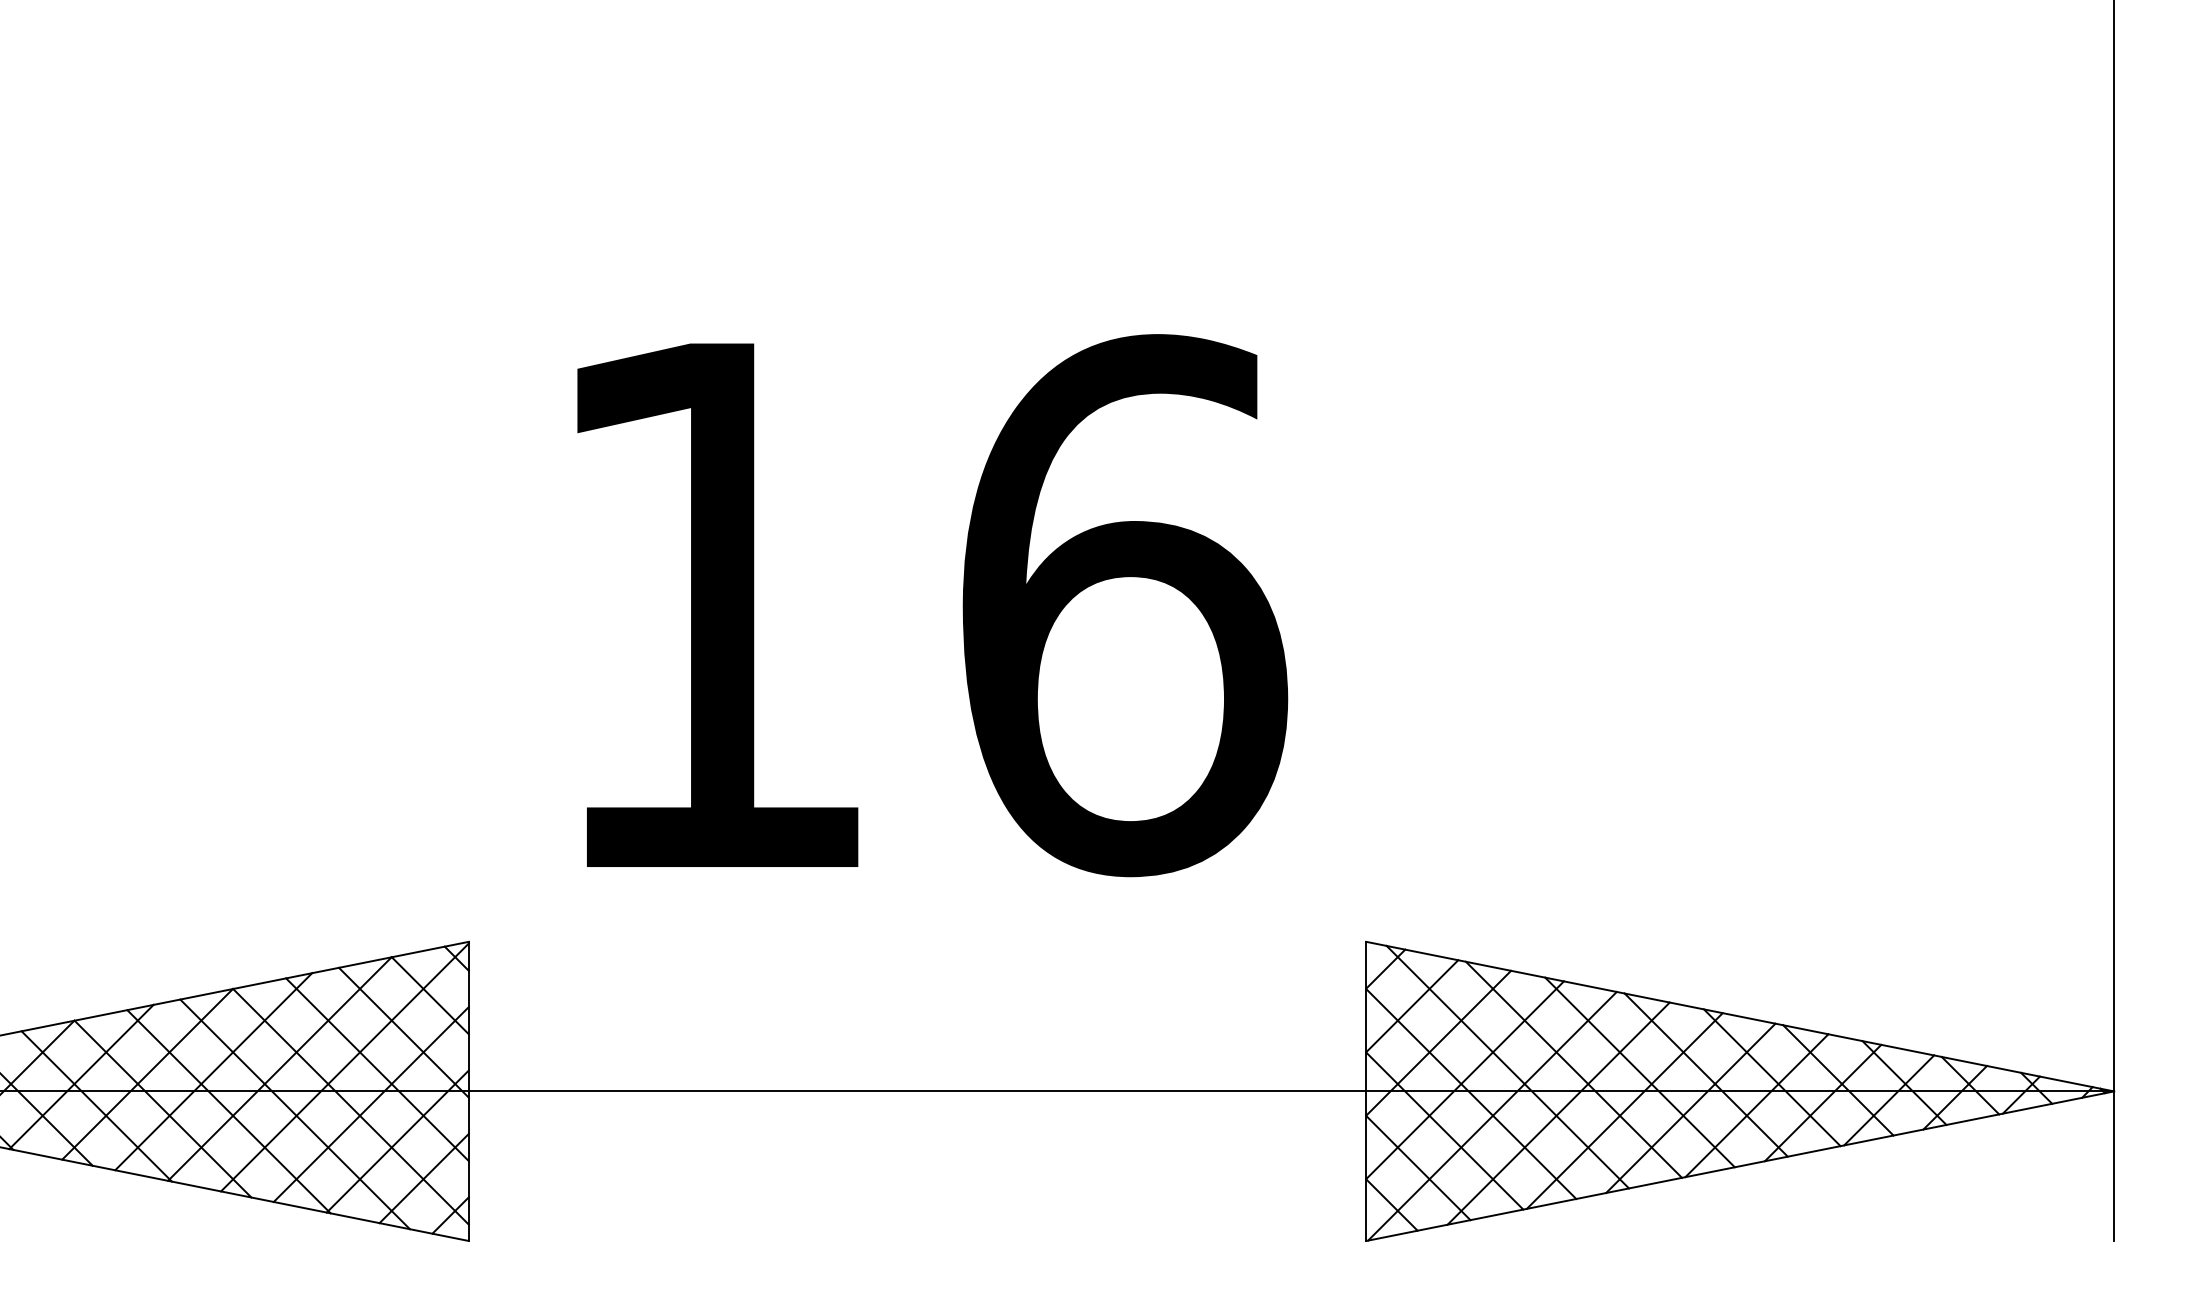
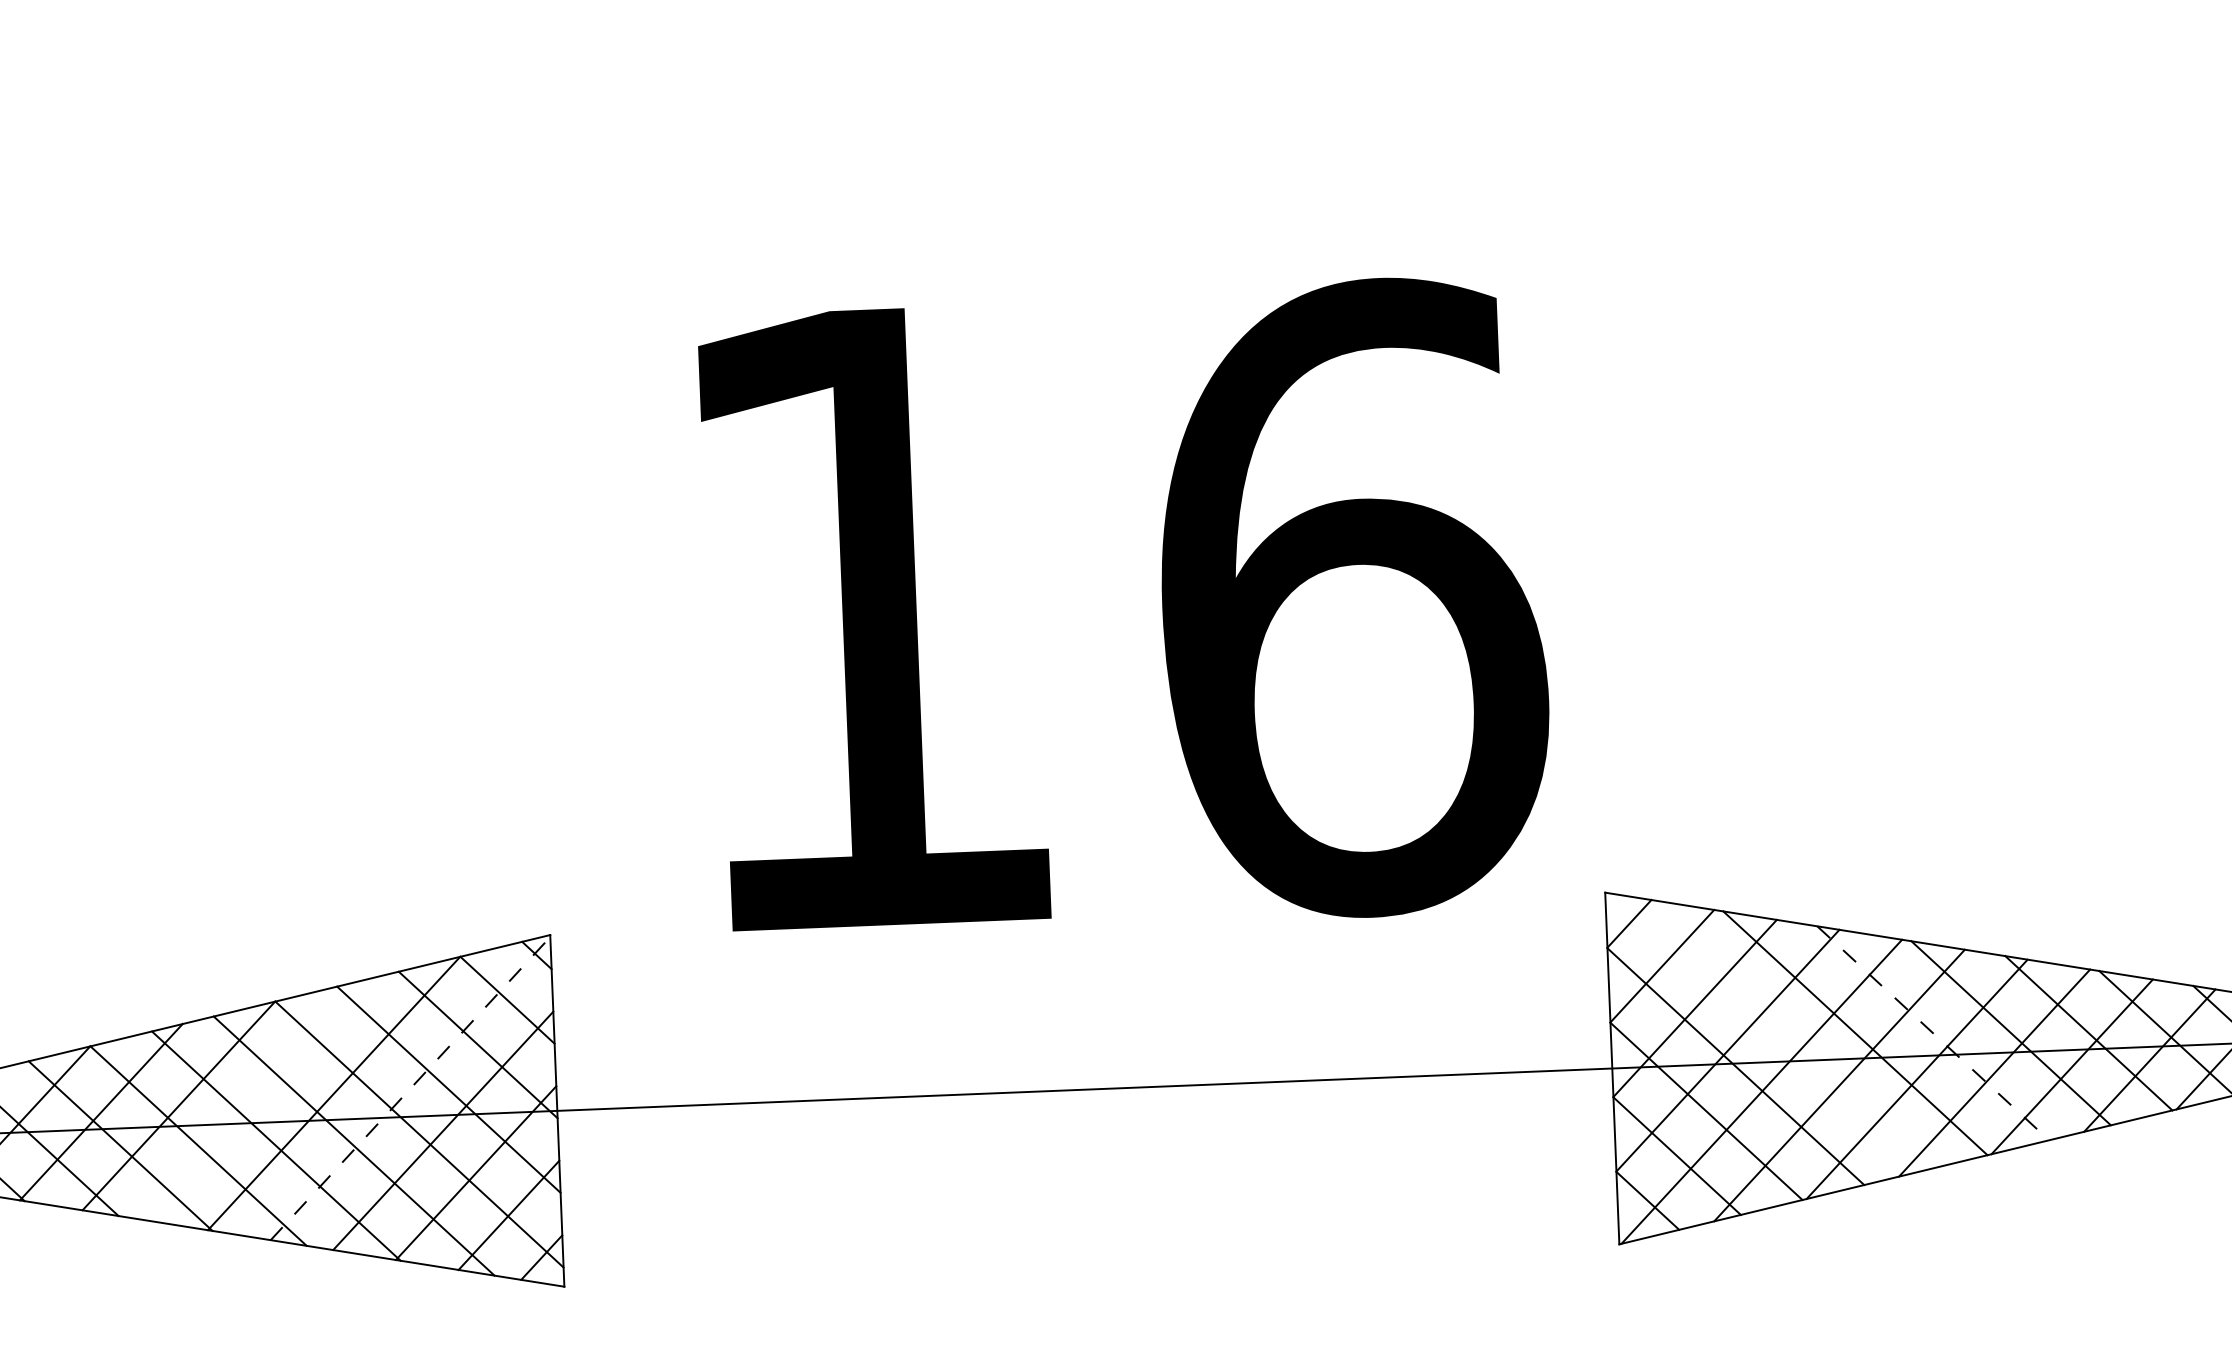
text: (932, 605) -> (1126, 607), moved
line: (1507, 1066) -> (1777, 1032), removed
line: (345, 1067) -> (411, 1088), solid -> dashed
line: (213, 1071) -> (256, 1099), removed
line: (1640, 1072) -> (1933, 1033), solid -> dashed

